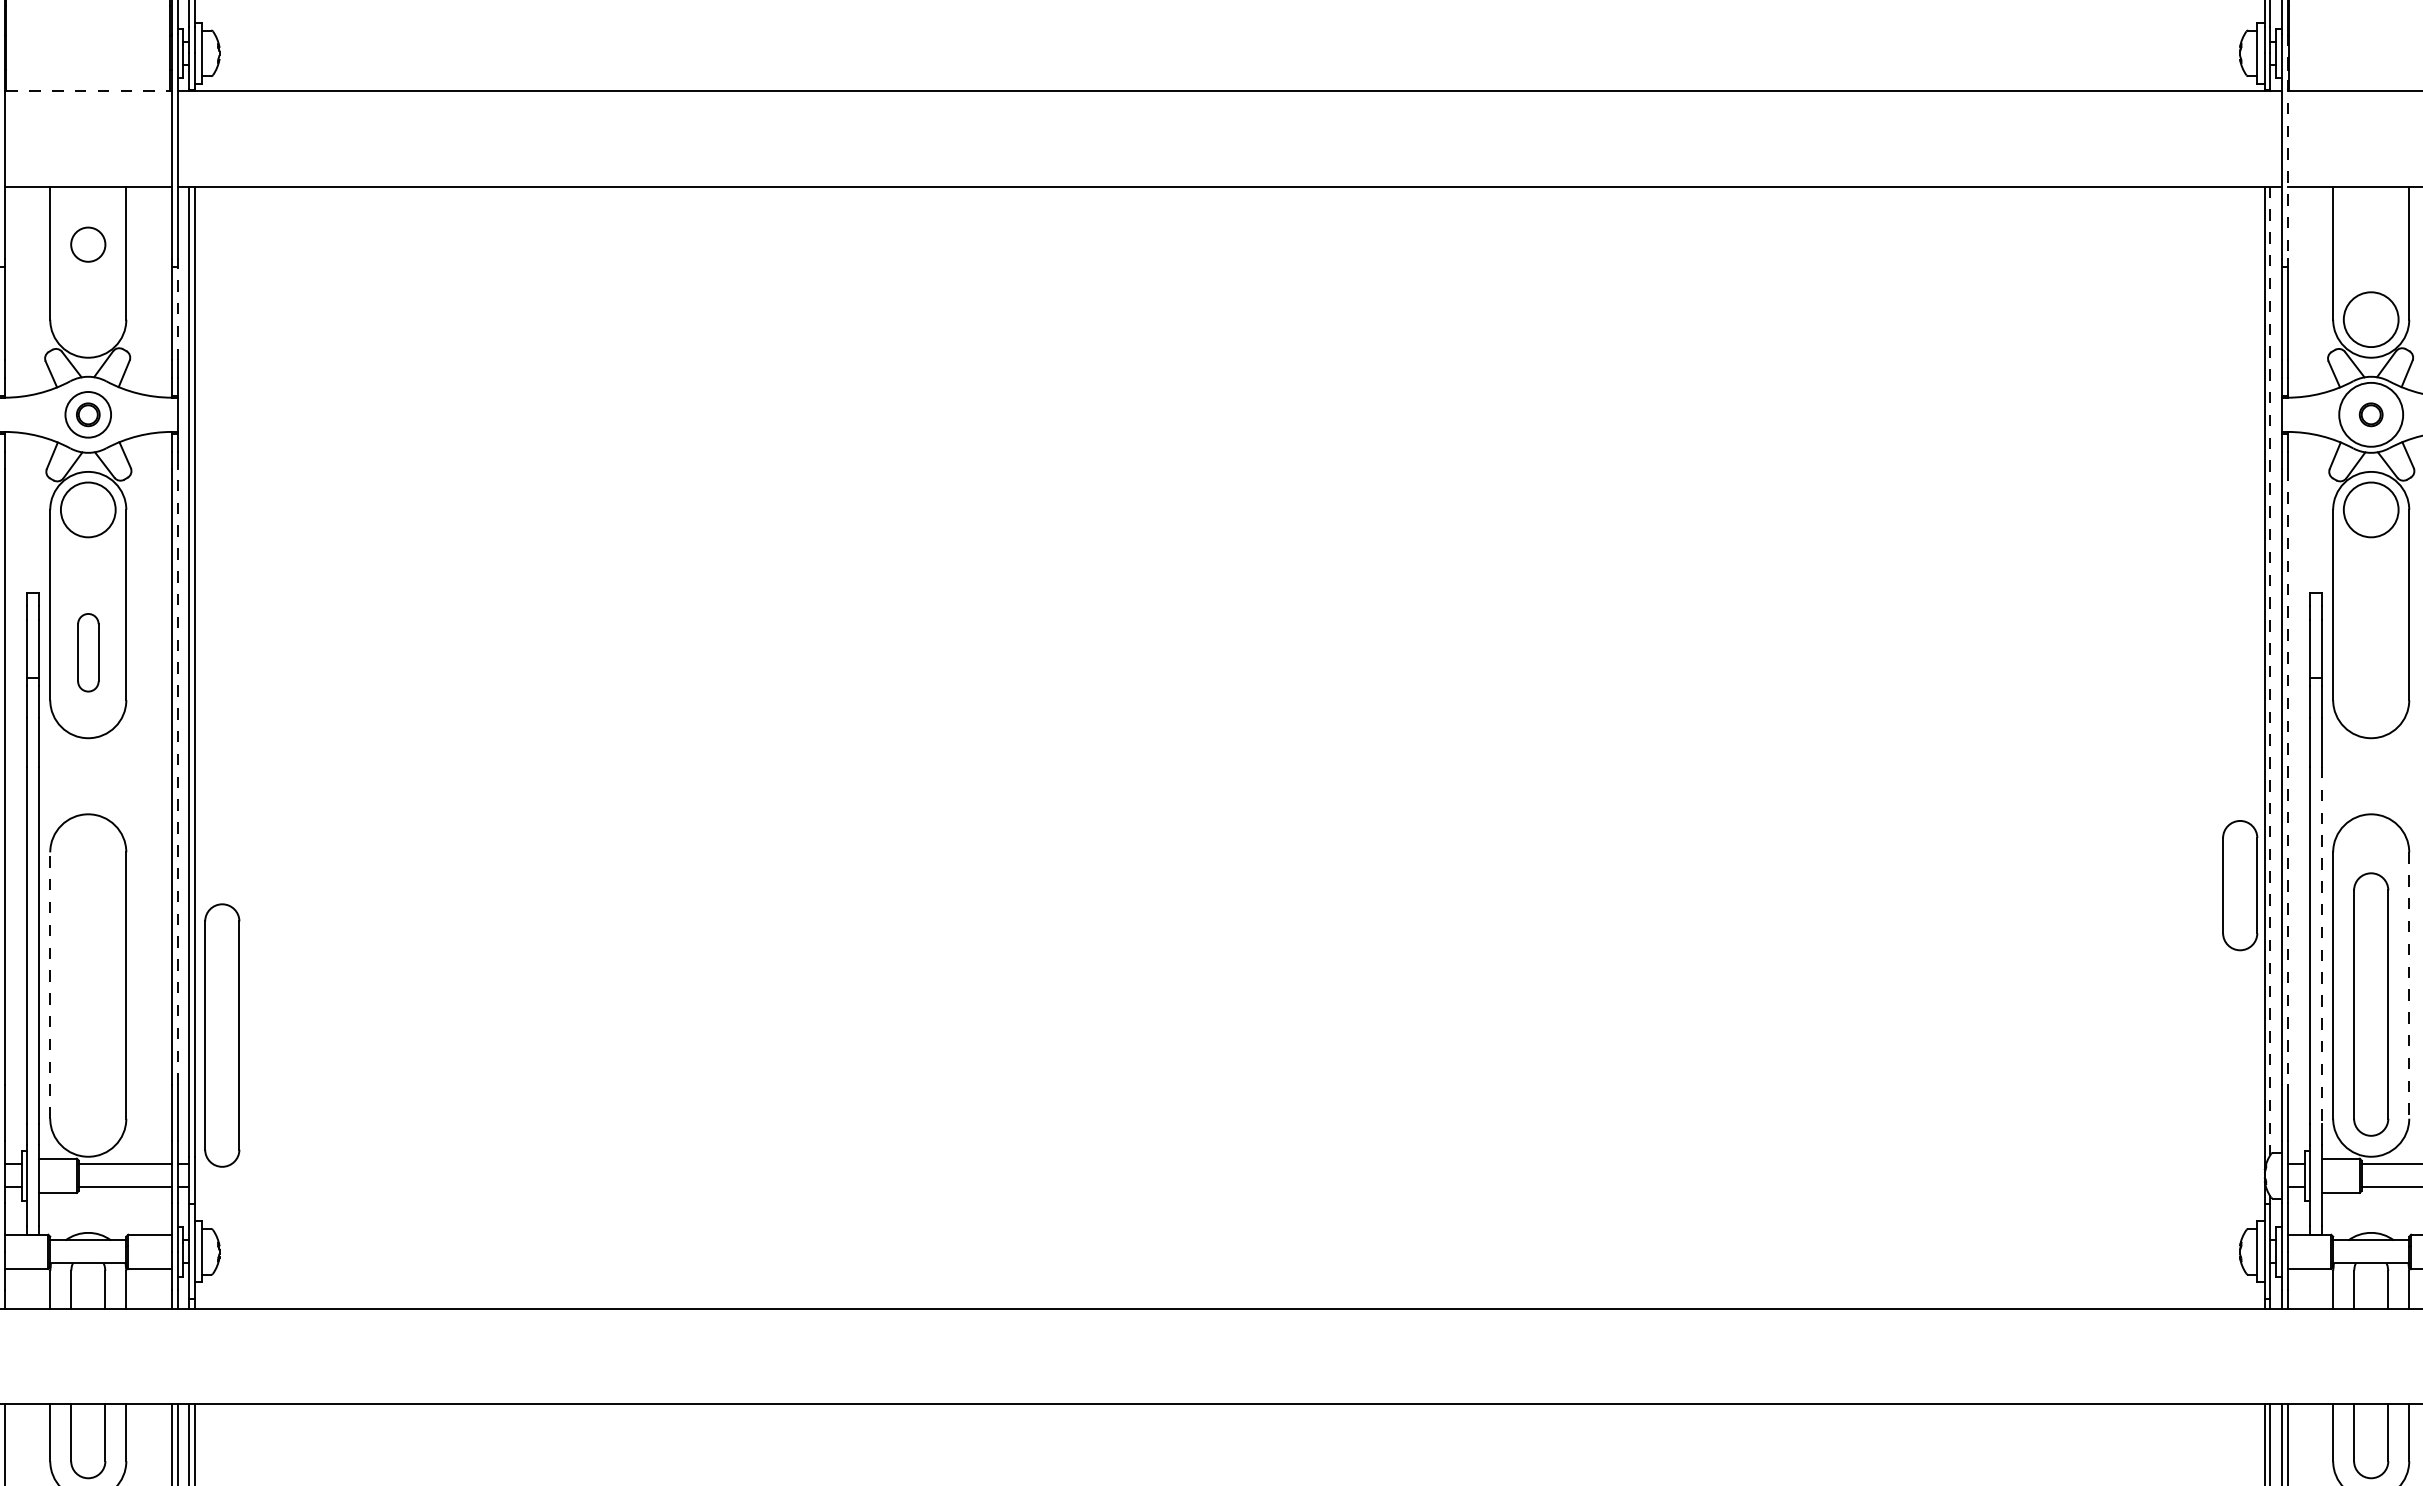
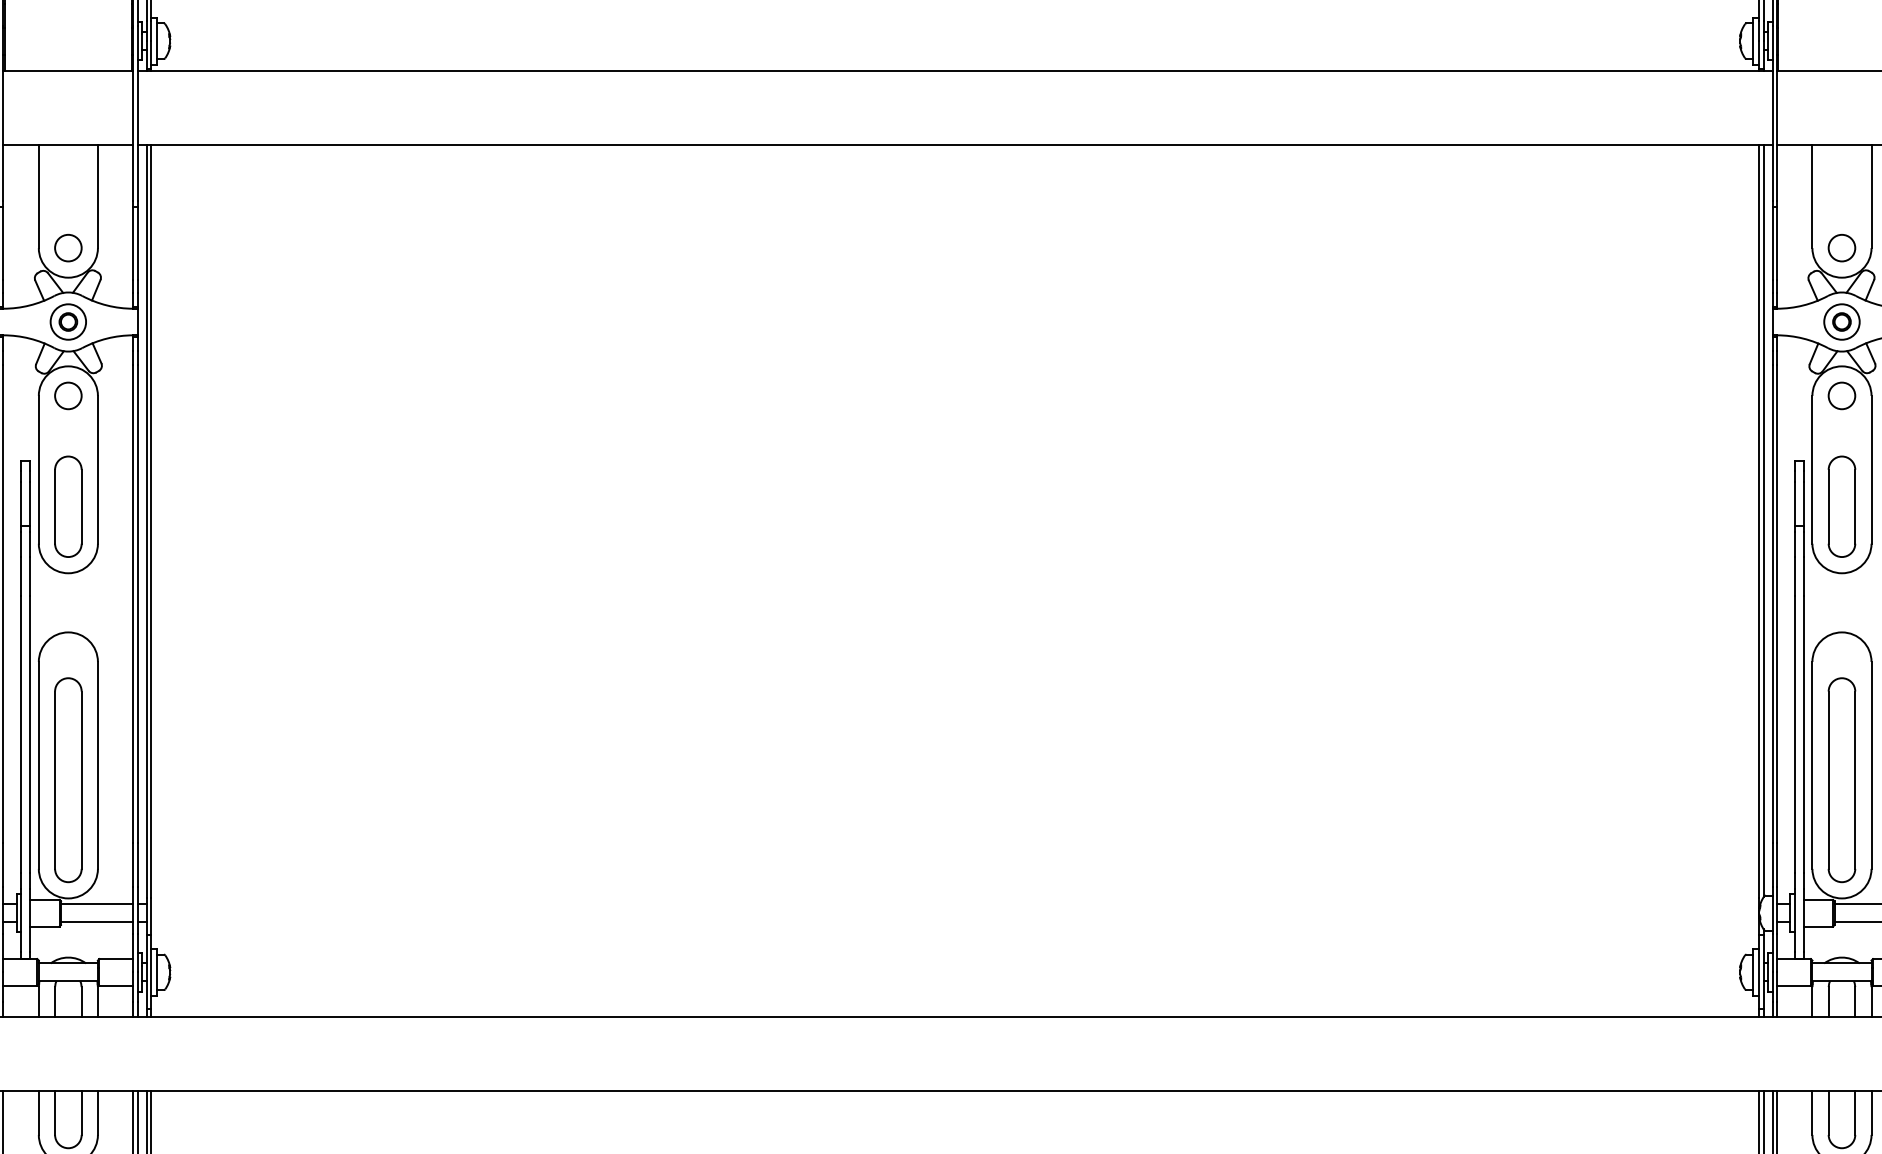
line: (88, 91) -> (68, 70), dashed -> solid
line: (2287, 147) -> (1776, 114), dashed -> solid
circle: (88, 244) -> (68, 247), moved
line: (177, 313) -> (137, 243), dashed -> solid
circle: (2371, 319) -> (1842, 247), size x0.62
circle: (2371, 414) -> (1842, 321), size x0.71
circle: (88, 509) -> (68, 395), size x0.62
circle: (2371, 509) -> (1842, 395), size x0.62
part: (88, 652) -> (68, 506), size x1.67
line: (2270, 671) -> (1763, 521), dashed -> solid
line: (177, 777) -> (137, 603), dashed -> solid
line: (2287, 777) -> (1776, 603), dashed -> solid
part: (2240, 885) -> (1842, 506), moved
line: (2321, 945) -> (1803, 734), dashed -> solid
line: (50, 985) -> (39, 765), dashed -> solid
line: (2409, 986) -> (1871, 766), dashed -> solid
part: (222, 1035) -> (68, 780), moved

